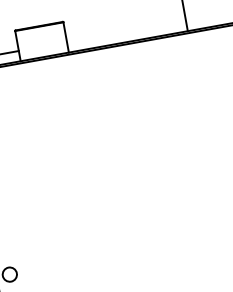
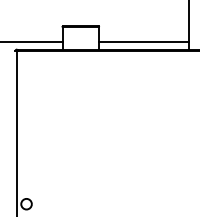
line: (126, 31) -> (143, 41), added

